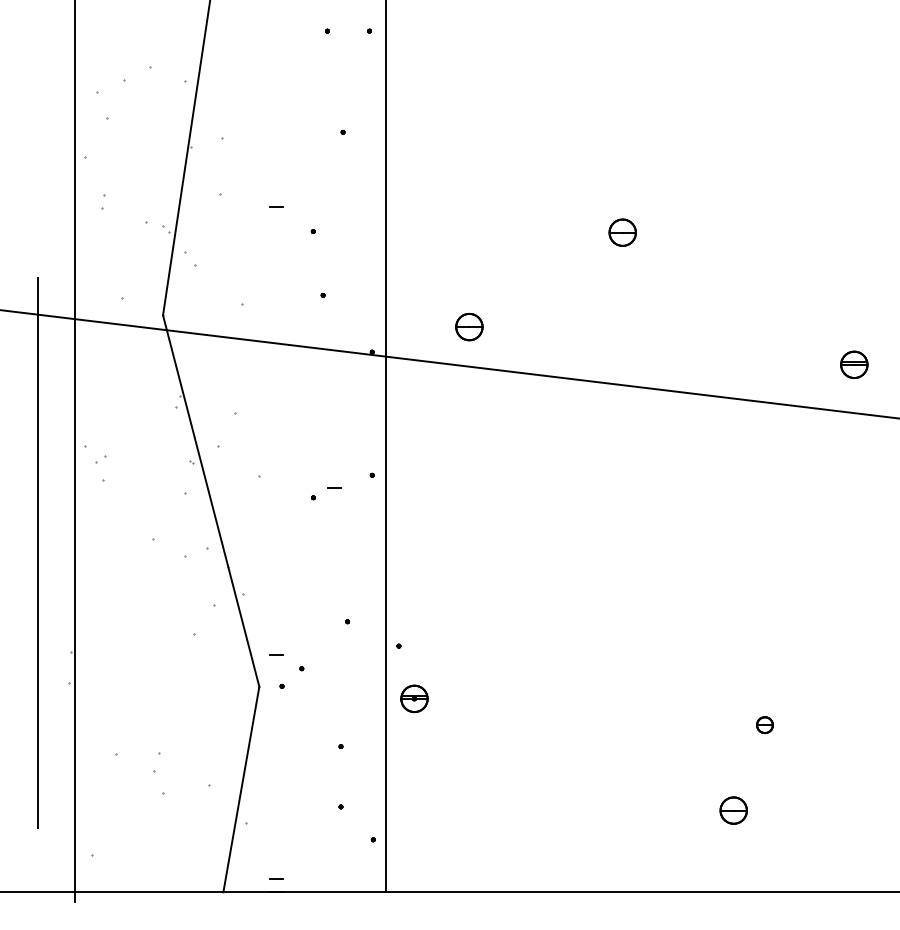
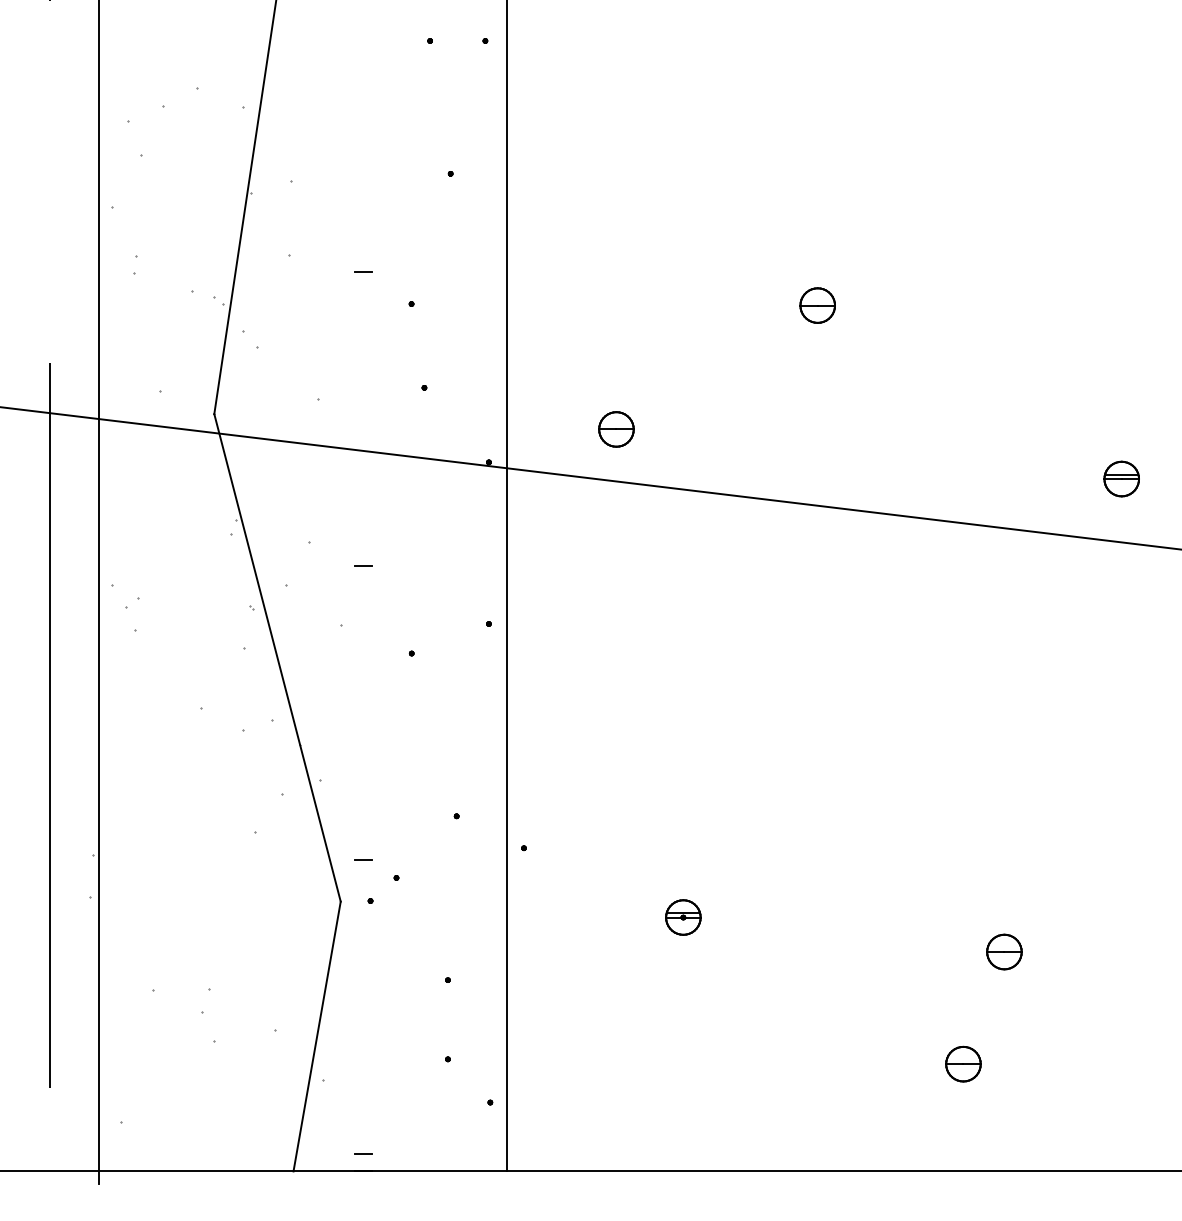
line: (334, 487) -> (363, 565), moved
part: (414, 698) -> (683, 917), moved
part: (765, 724) -> (1004, 951), size x1.67

